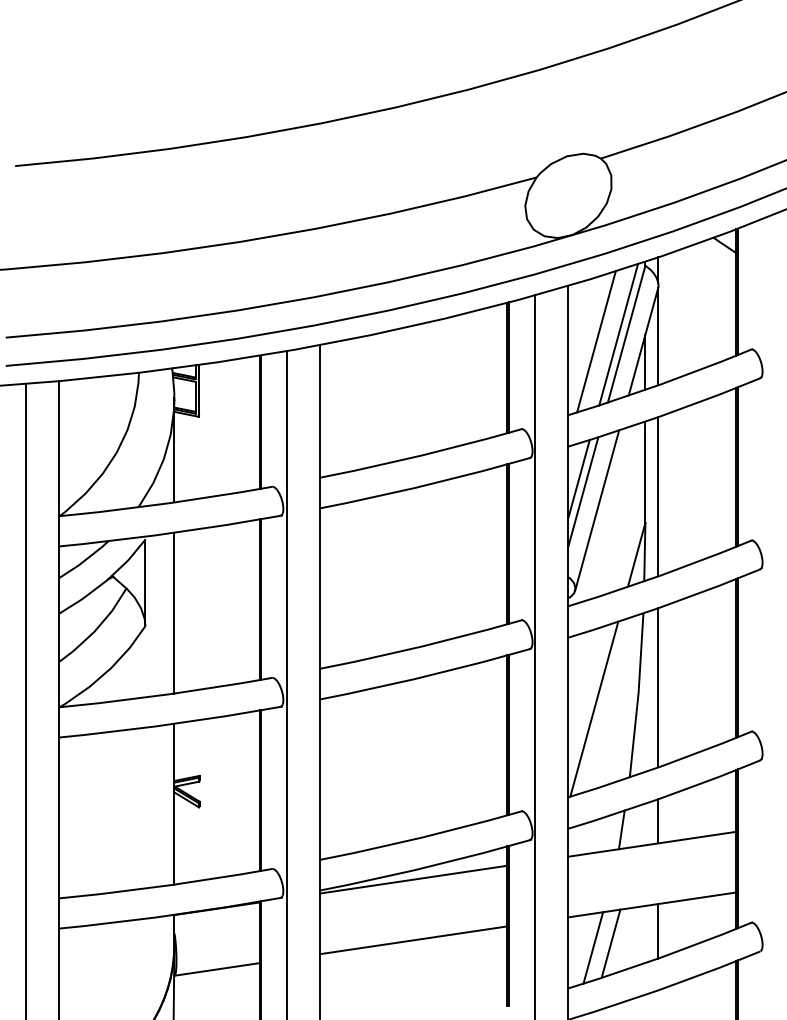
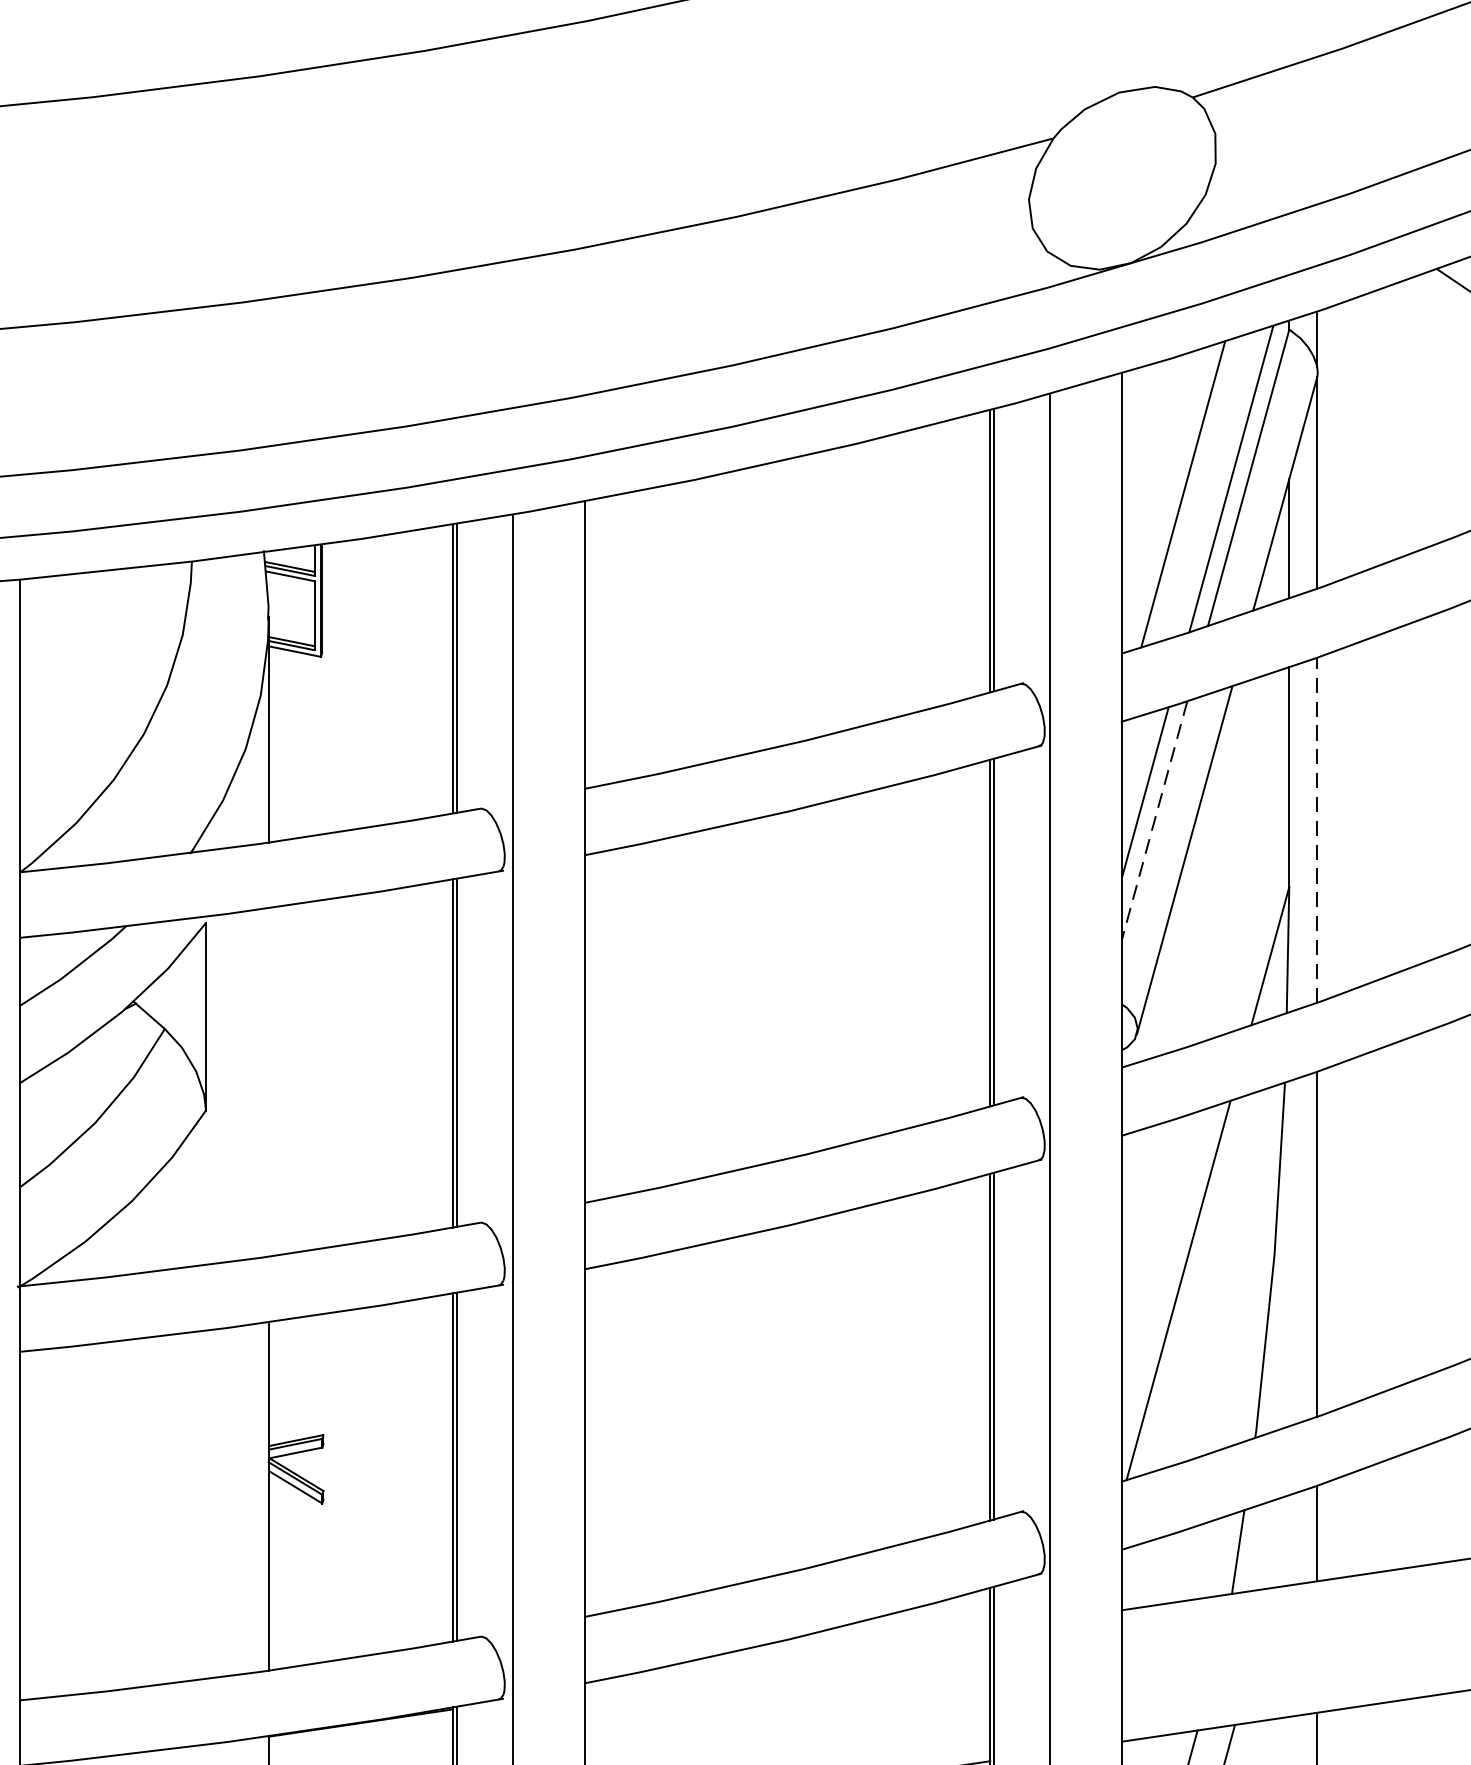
line: (583, 492) -> (1155, 820), solid -> dashed
line: (658, 496) -> (1317, 829), solid -> dashed
line: (174, 612) -> (268, 1081), removed
line: (413, 879) -> (786, 1659), removed

